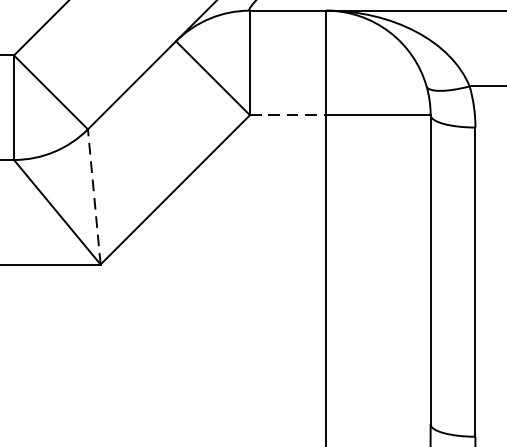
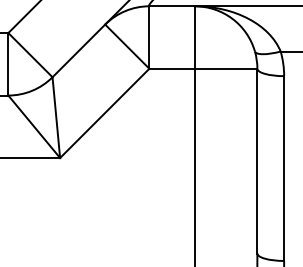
line: (288, 114) -> (172, 68), dashed -> solid
line: (94, 196) -> (56, 117), dashed -> solid

